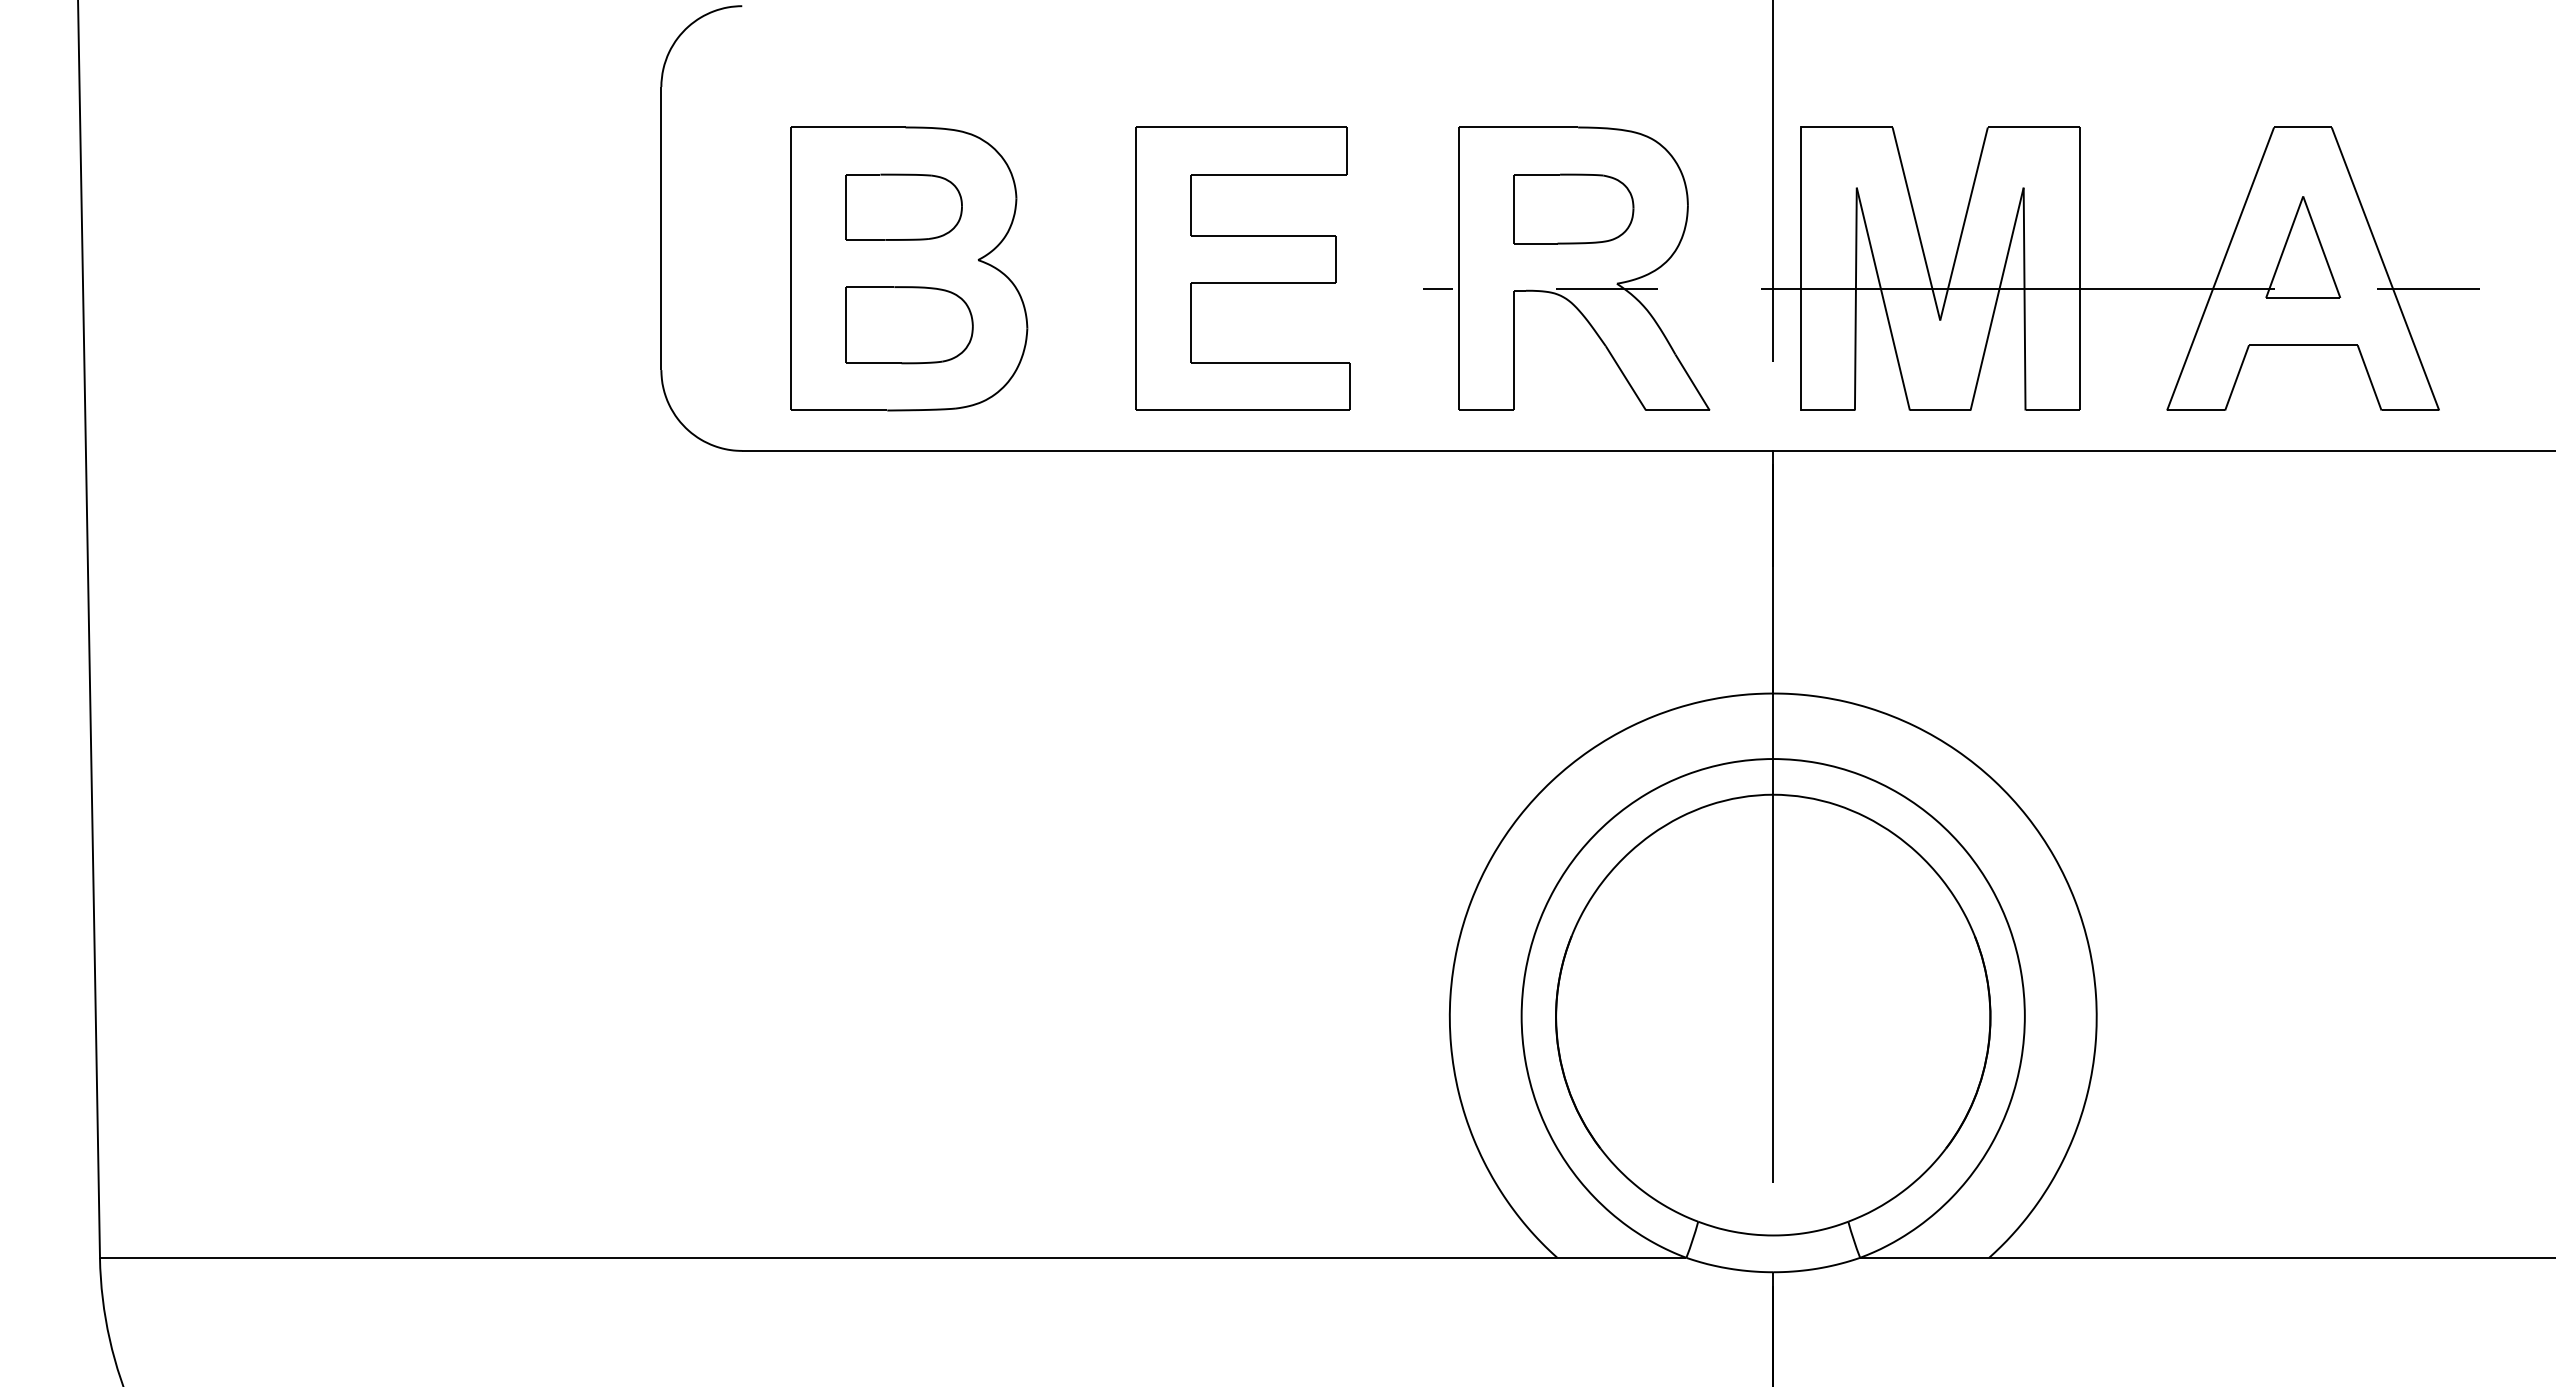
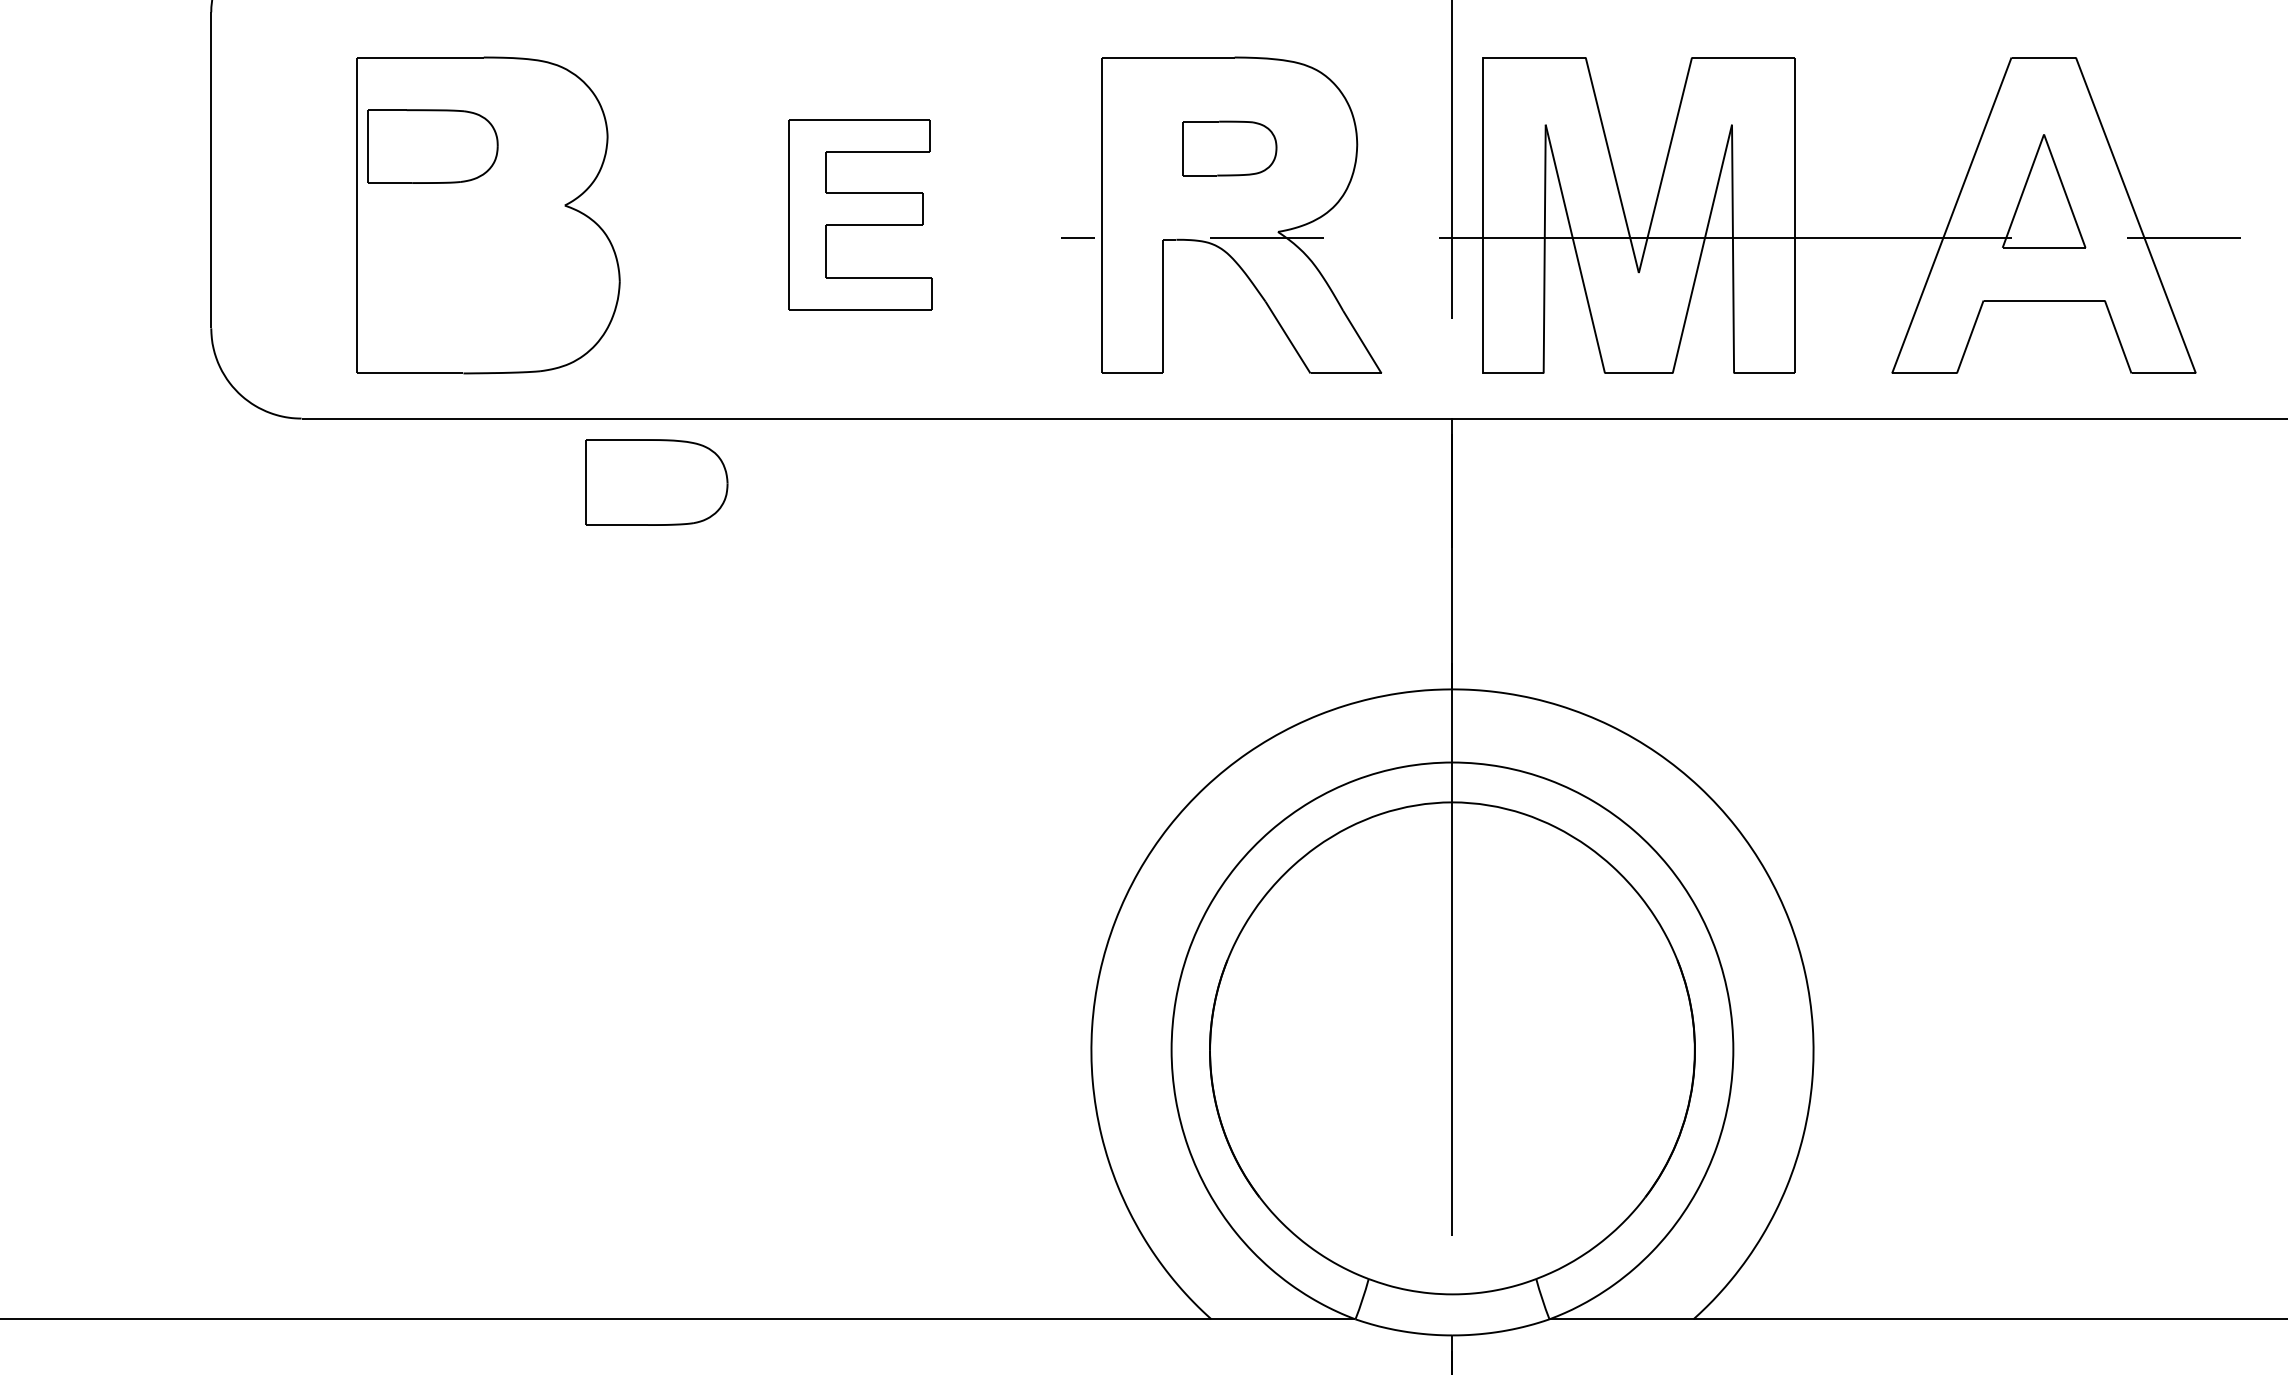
part: (903, 206) -> (432, 145), moved
part: (1573, 208) -> (1229, 147), size x0.7
part: (1242, 268) -> (859, 214), size x0.6
part: (909, 325) -> (656, 482), moved

